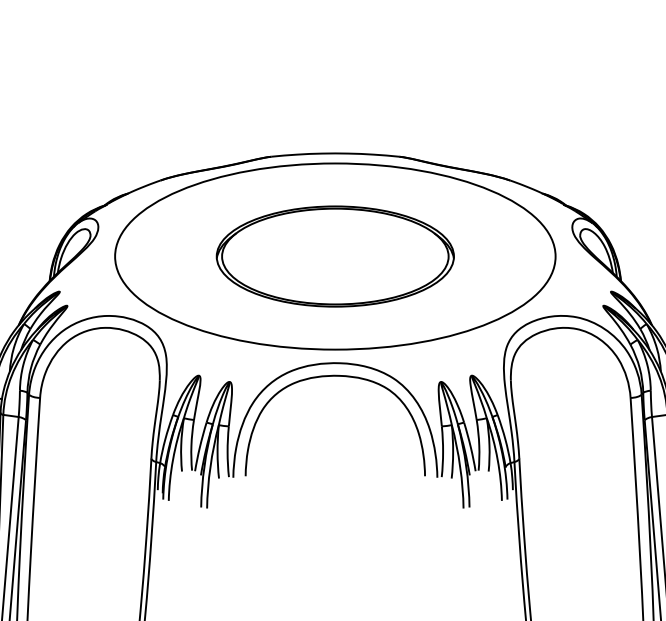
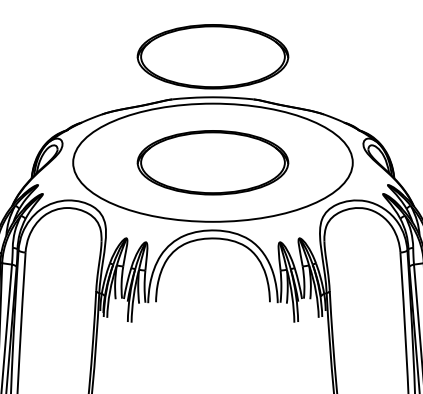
part: (334, 89) -> (212, 56), added

